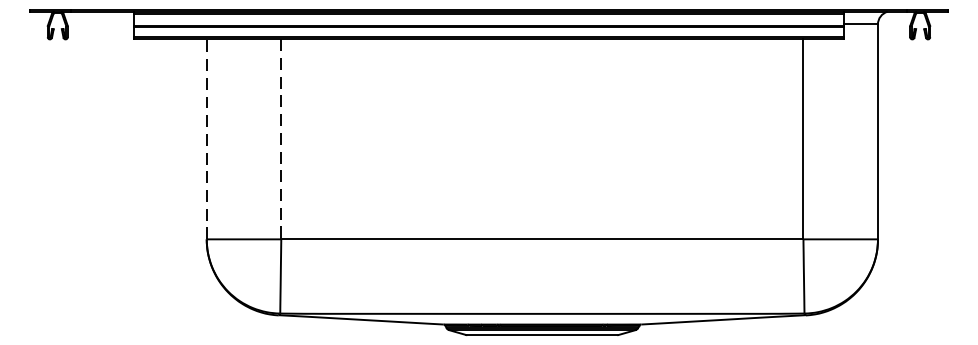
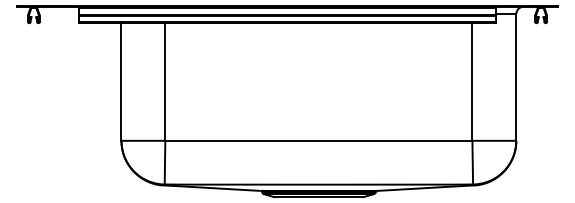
line: (206, 140) -> (121, 82), dashed -> solid
line: (281, 140) -> (165, 82), dashed -> solid

